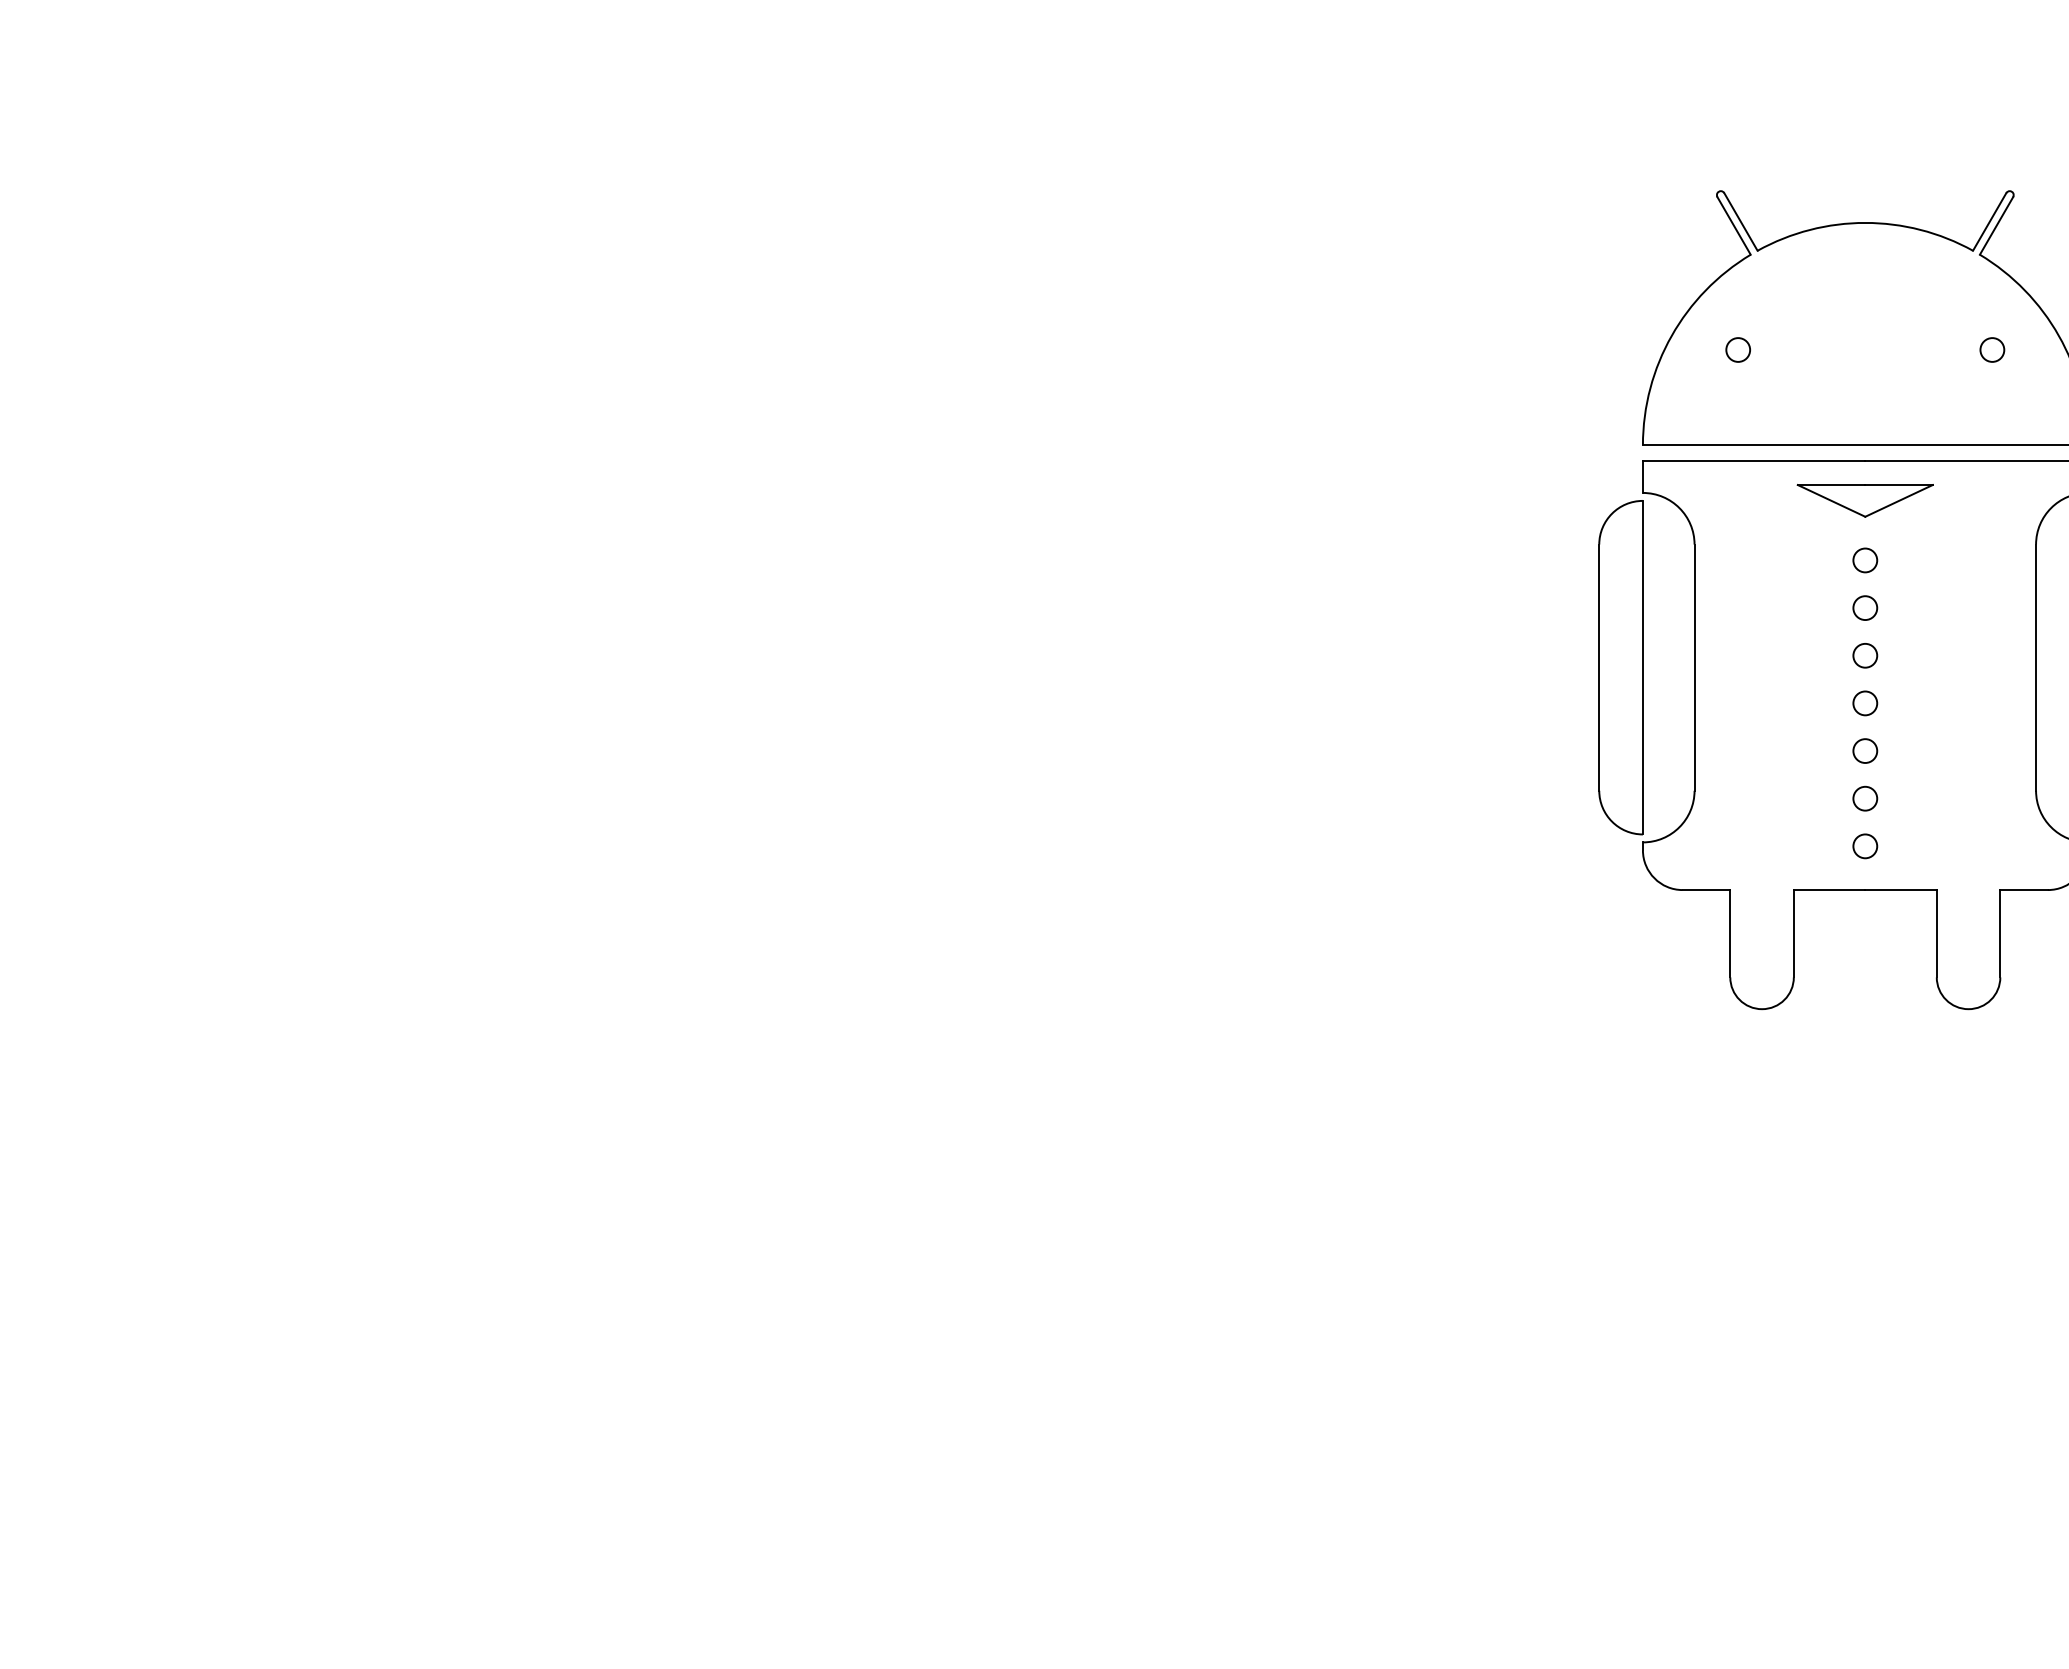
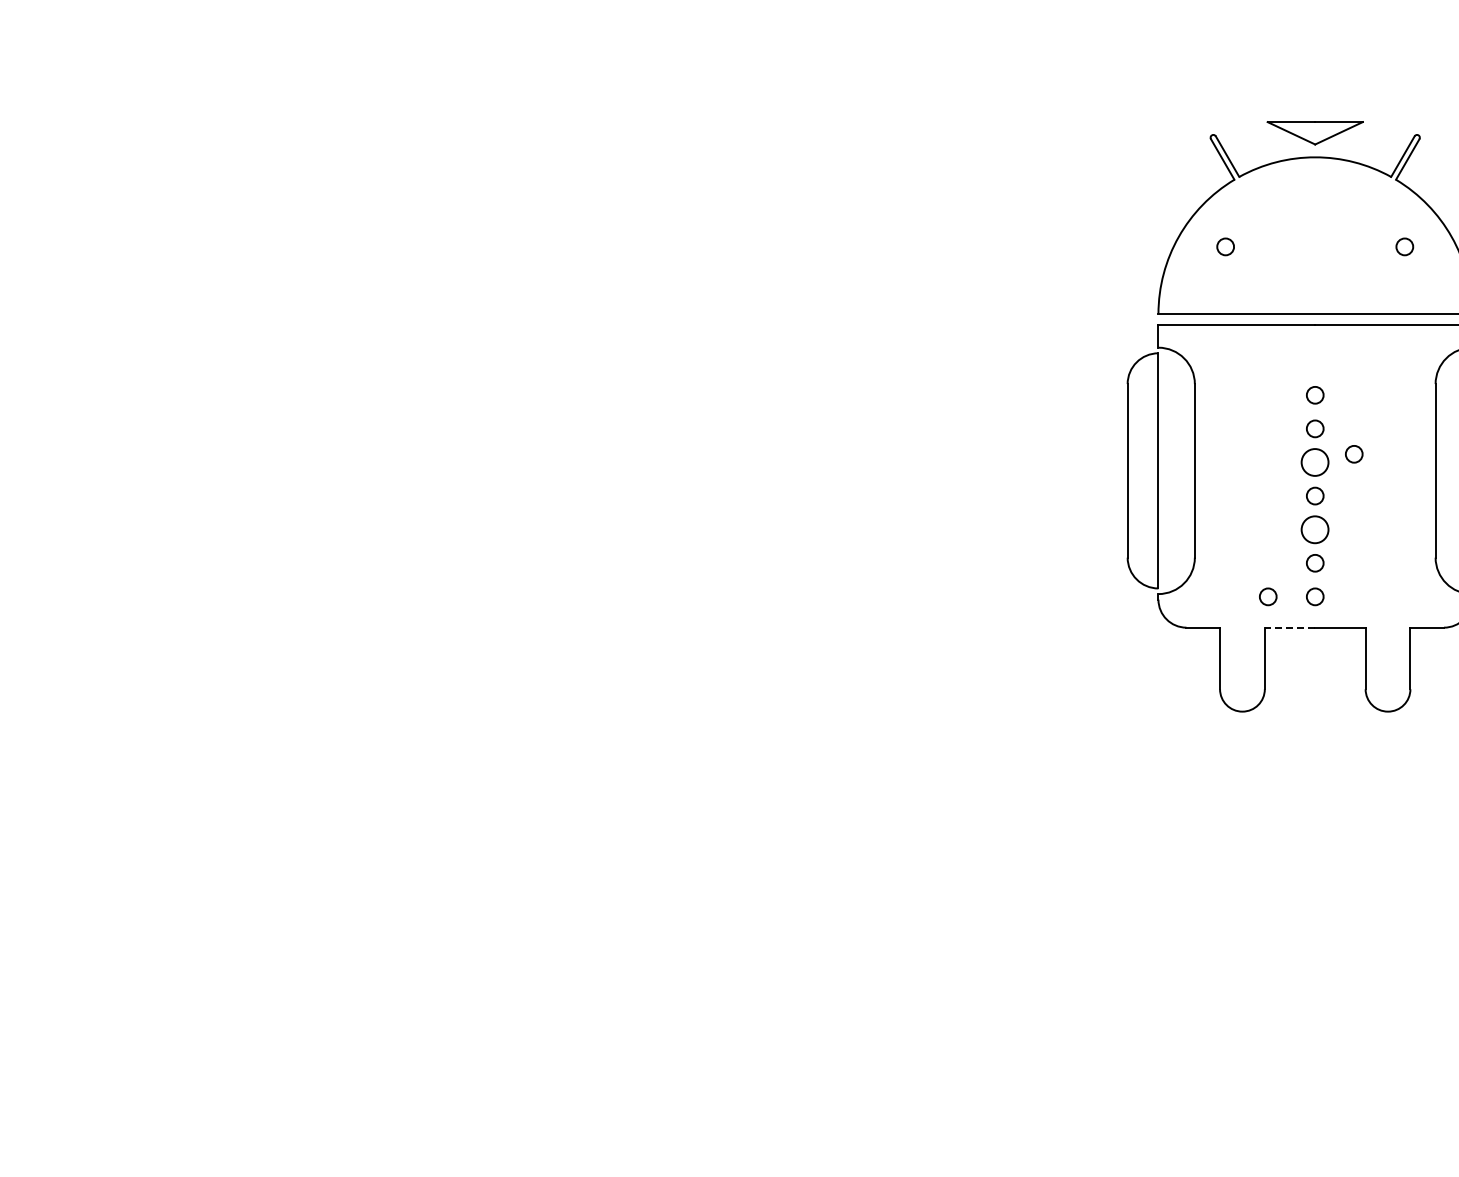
part: (1864, 501) -> (1314, 133), moved
circle: (1921, 644) -> (1354, 454), added
circle: (1865, 655) -> (1315, 462), size x1.6
circle: (1865, 750) -> (1315, 529), size x1.6
circle: (1799, 845) -> (1268, 596), added
line: (1828, 889) -> (1289, 627), solid -> dashed

